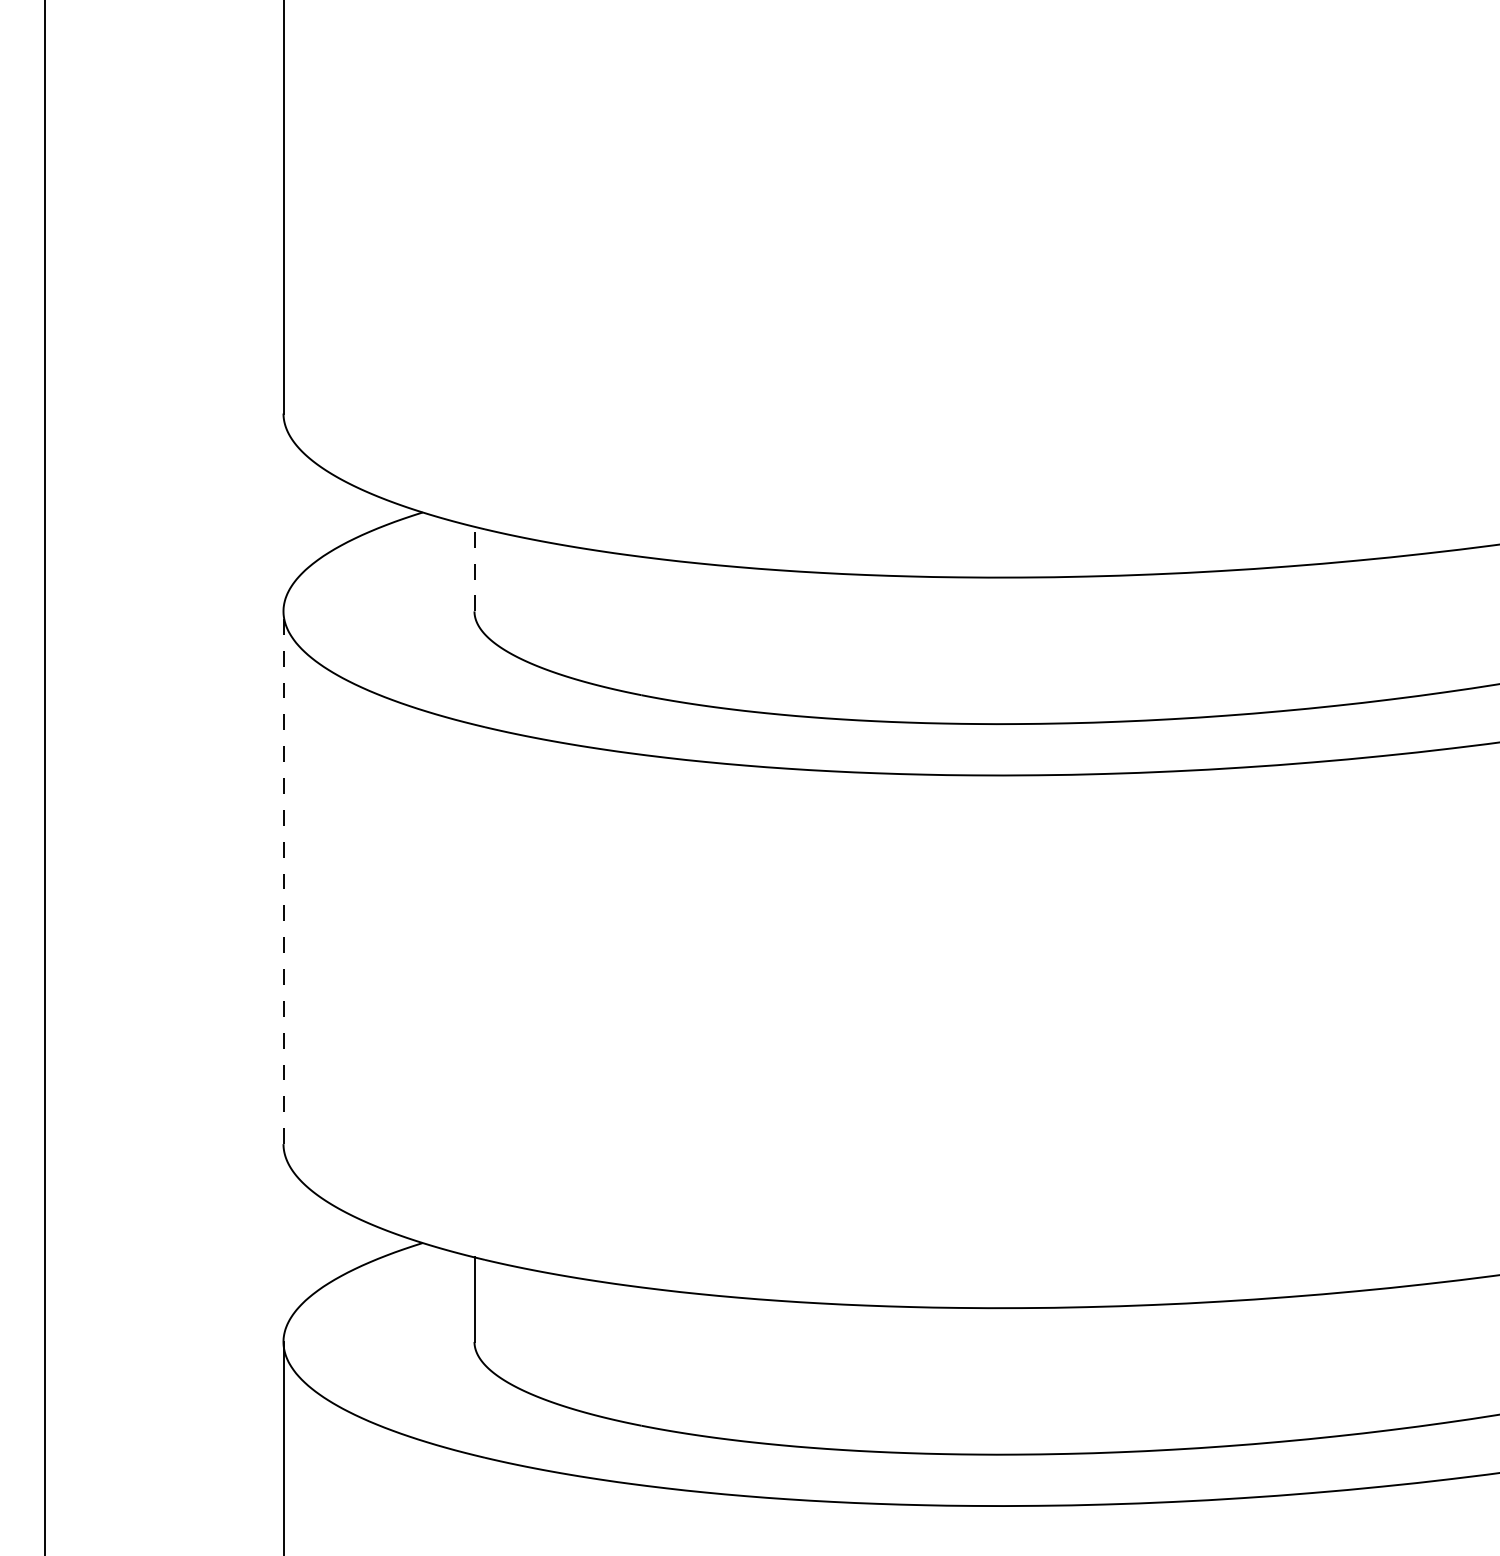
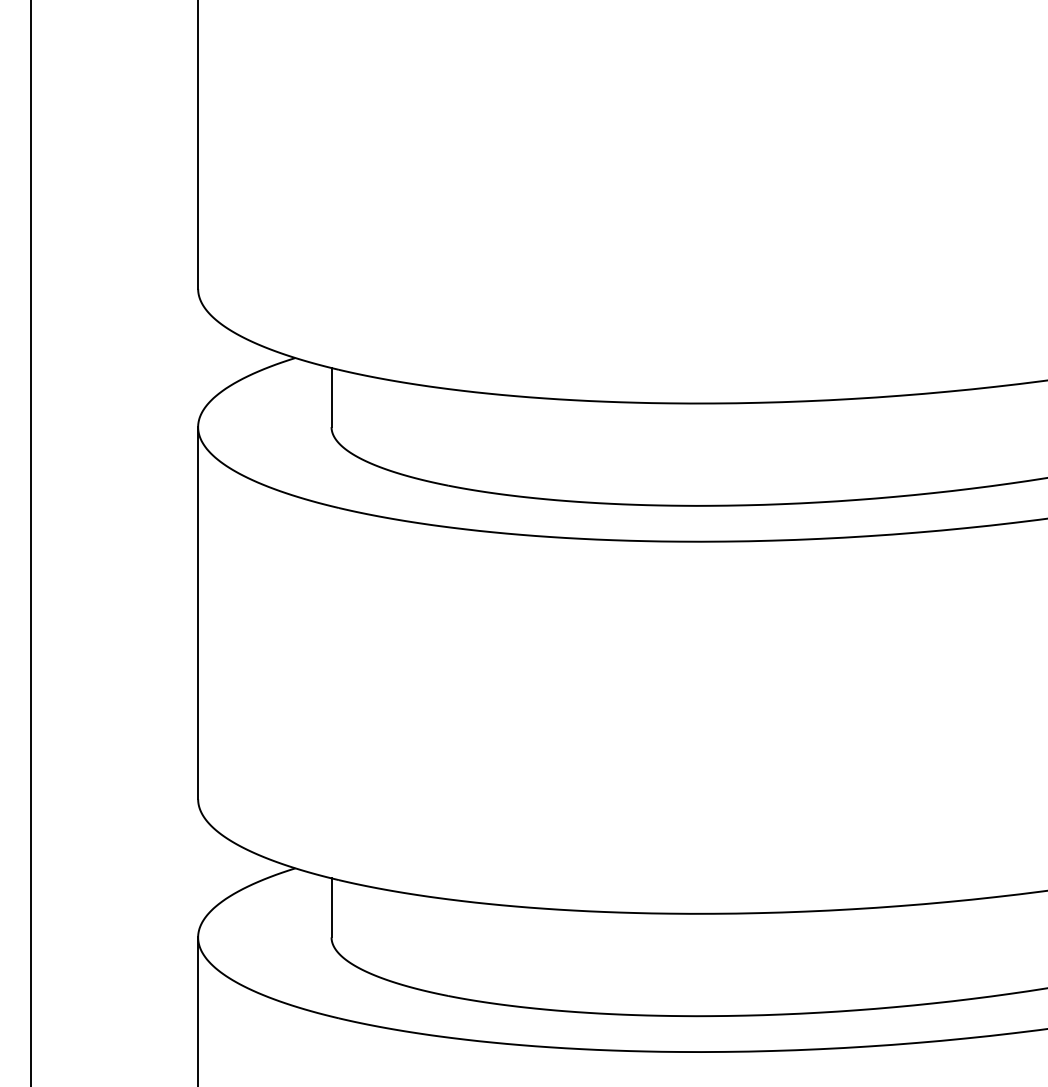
line: (474, 568) -> (331, 397), dashed -> solid
line: (284, 876) -> (198, 612), dashed -> solid

